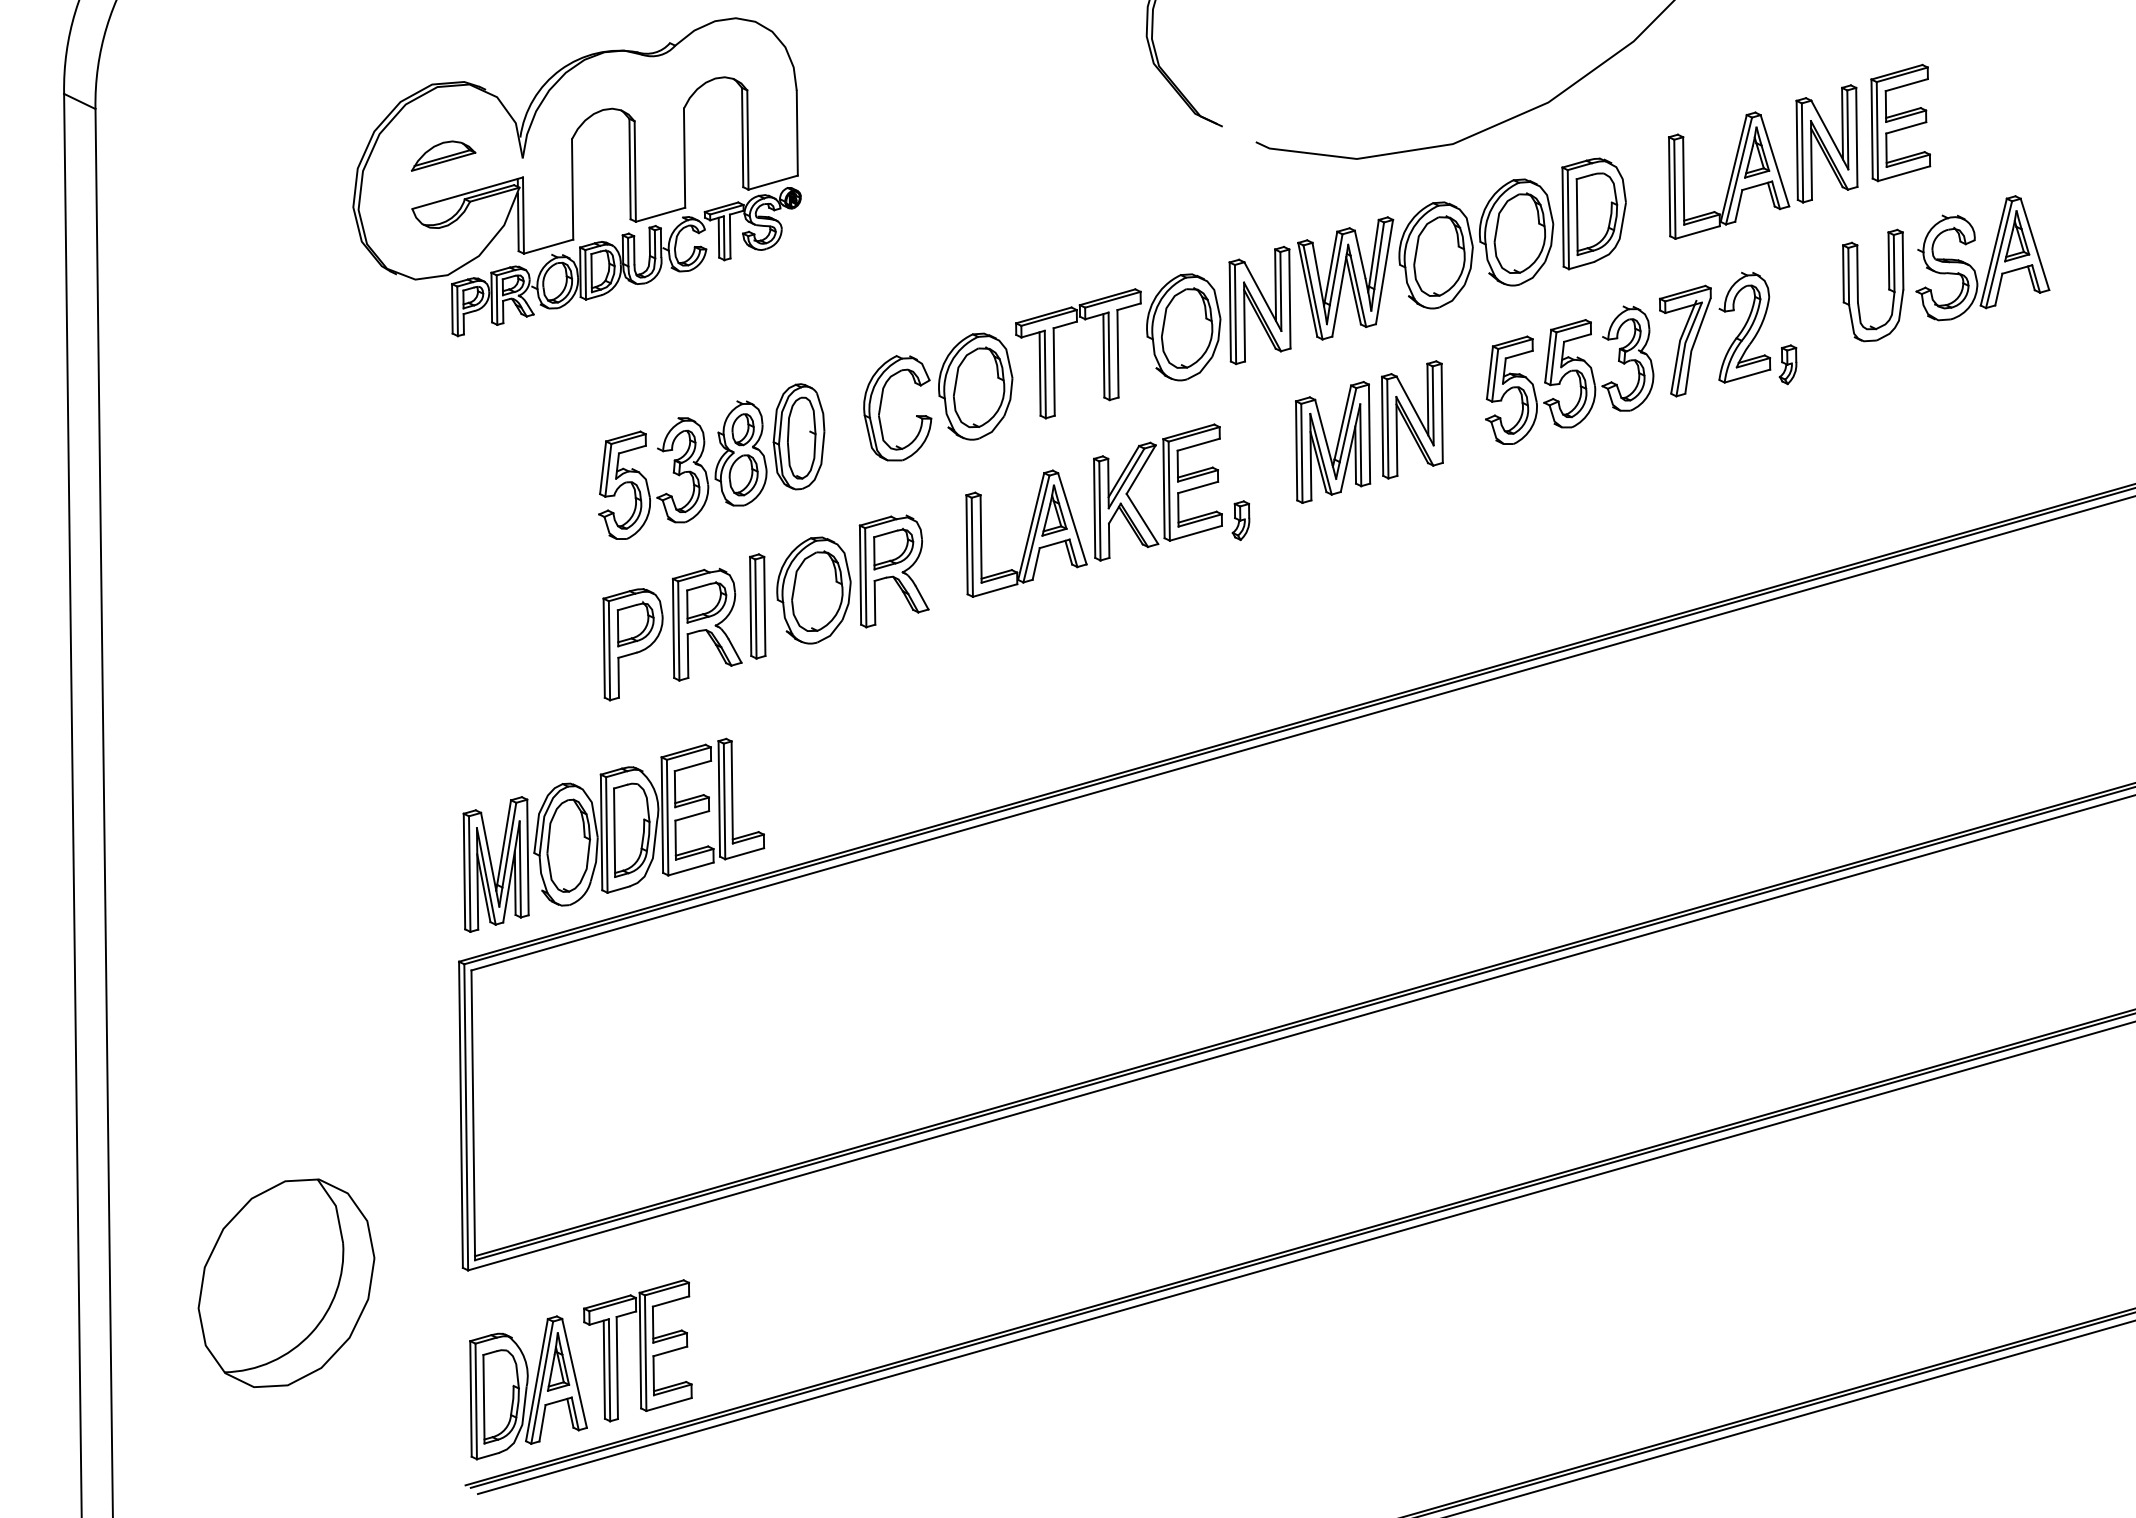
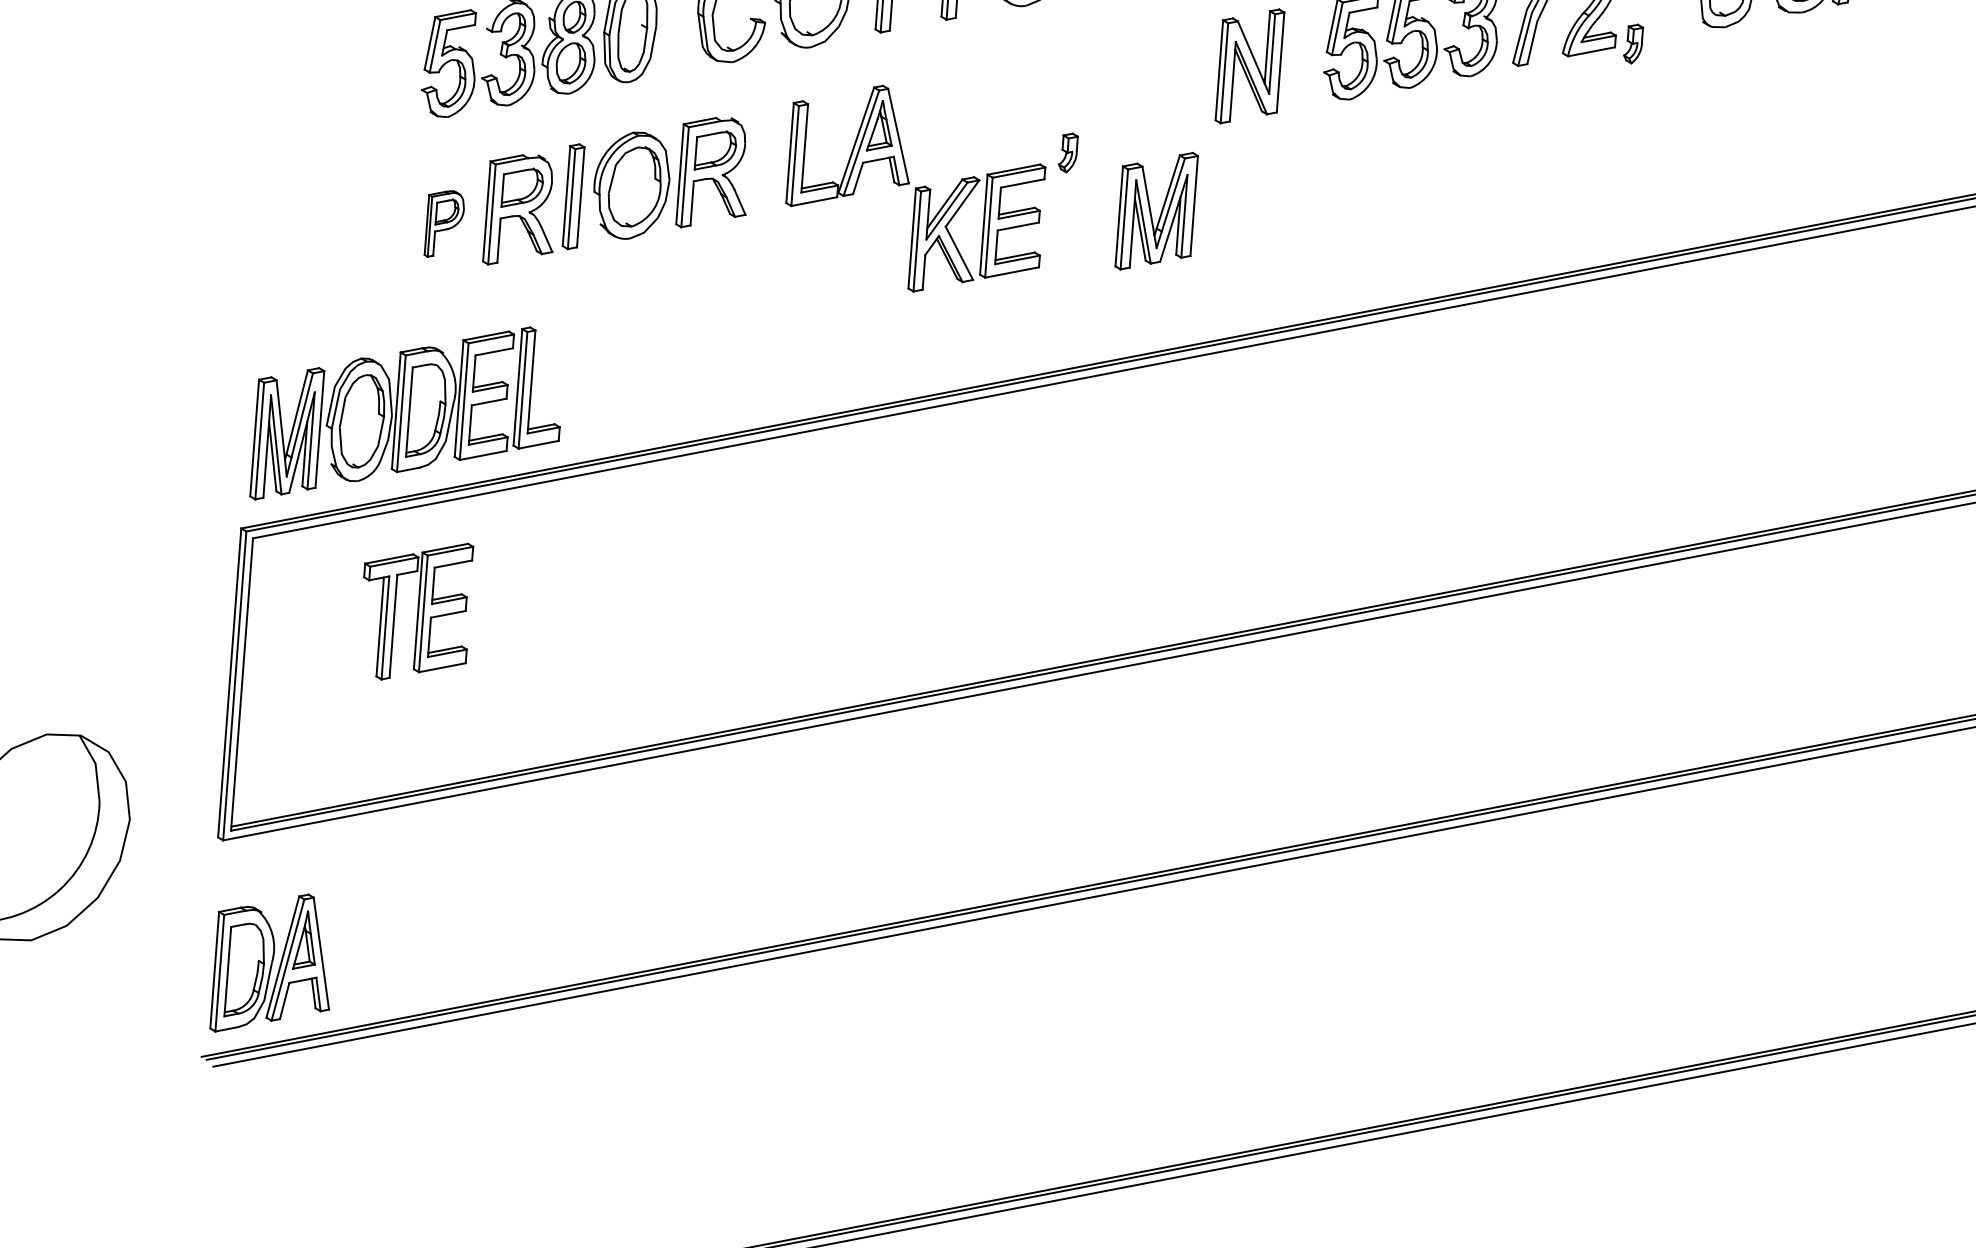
part: (1333, 442) -> (1157, 211), moved
part: (1157, 492) -> (976, 227), moved
part: (632, 644) -> (444, 224), size x0.6
part: (637, 1350) -> (415, 610), moved

